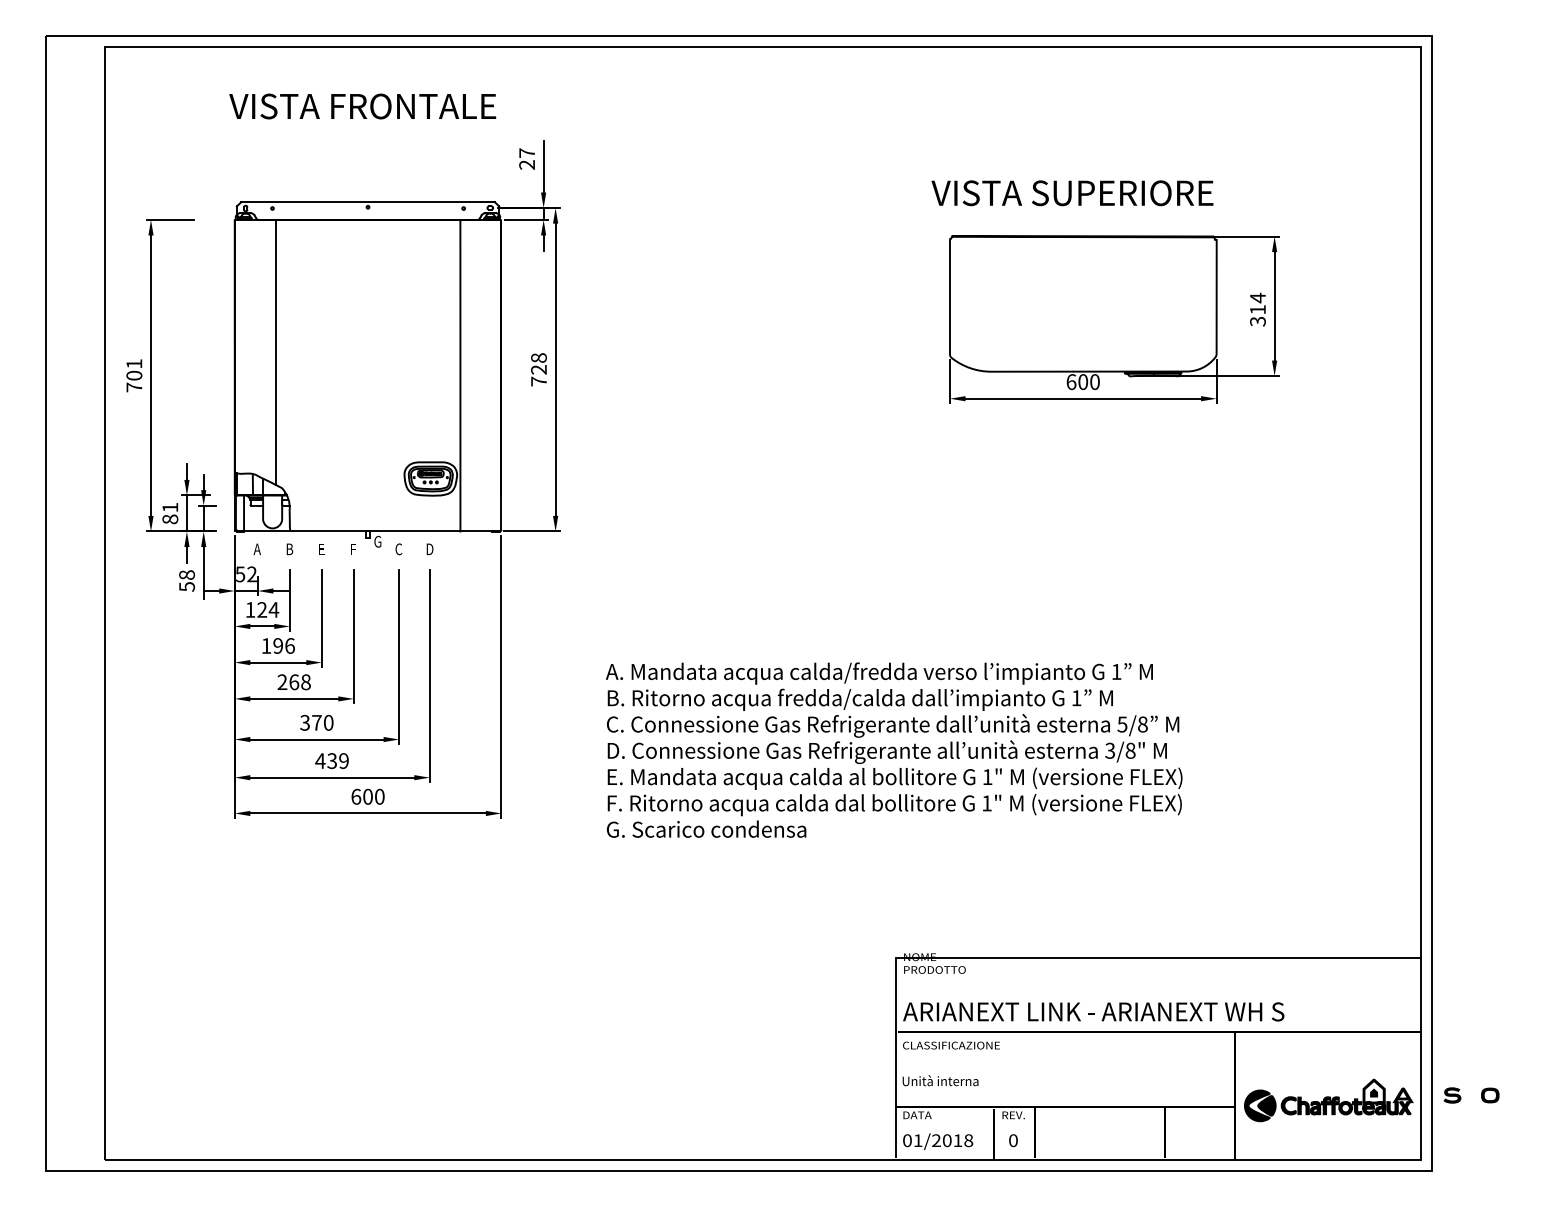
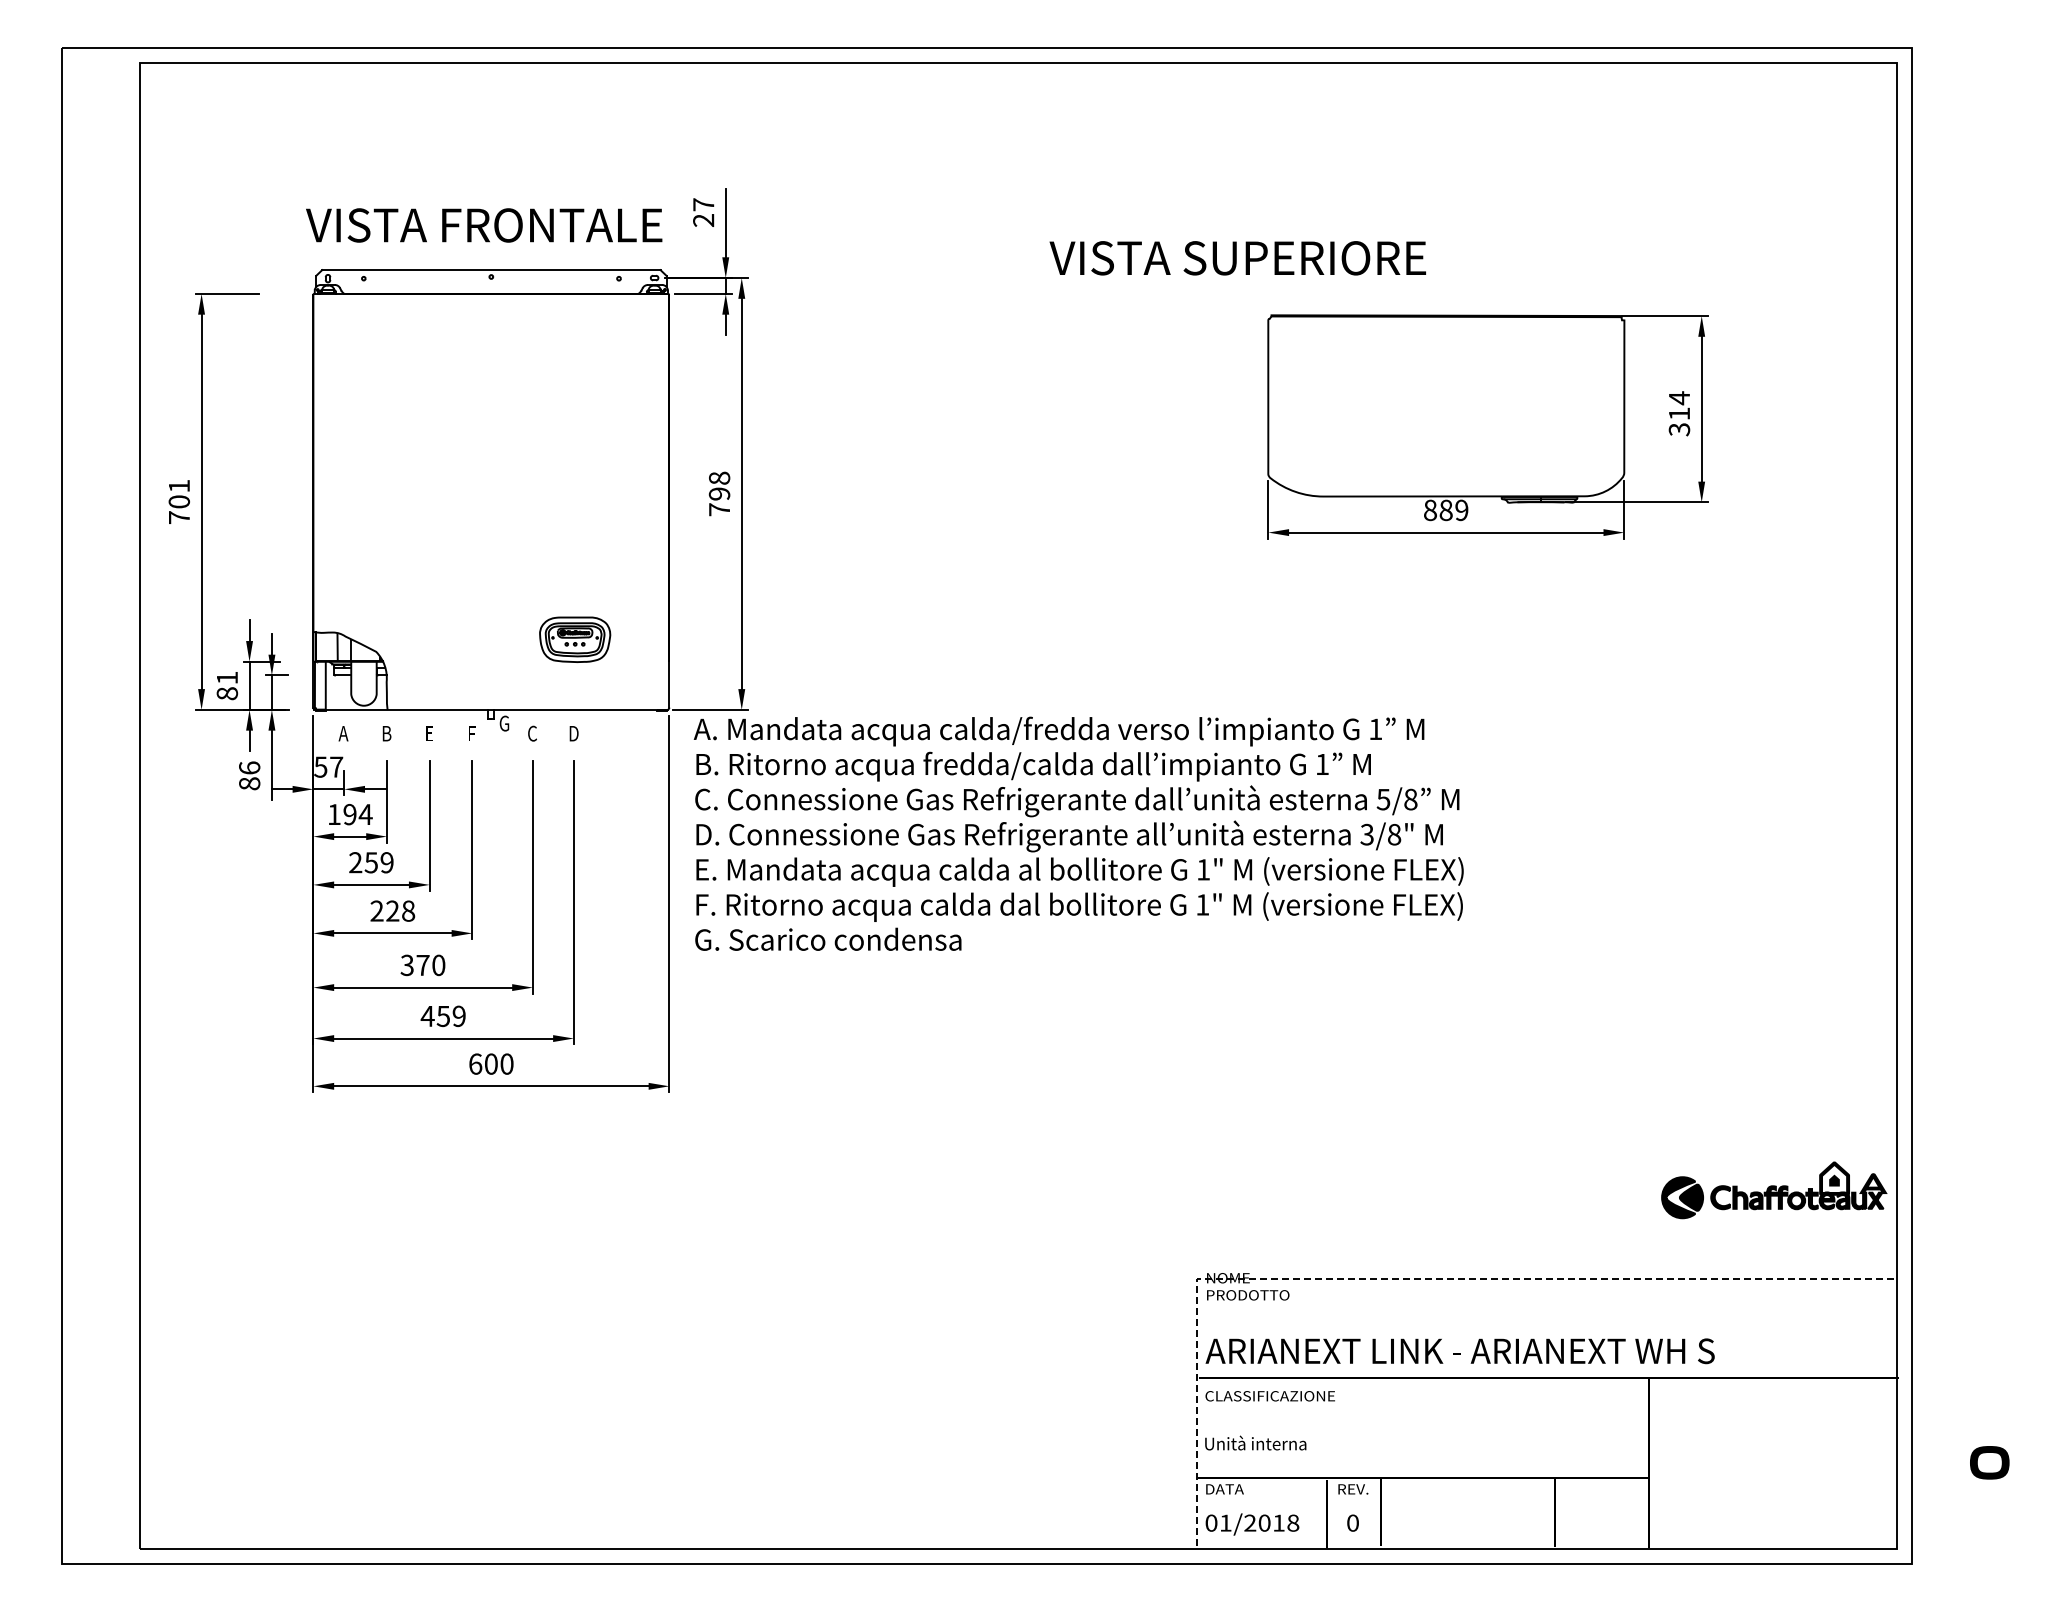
text: (362, 106) -> (484, 225), moved
text: (1072, 193) -> (1237, 258), moved
line: (276, 352) -> (368, 470), removed
text: (538, 369) -> (719, 493), 728 -> 798
line: (460, 375) -> (614, 501), removed
text: (1083, 382) -> (1446, 510), 600 -> 889
text: (252, 573) -> (336, 766), 52 -> 57
text: (186, 580) -> (249, 775), 58 -> 86
text: (261, 609) -> (349, 814), 124 -> 194
text: (278, 645) -> (371, 862), 196 -> 259
text: (294, 681) -> (392, 910), 268 -> 228
text: (893, 749) -> (1078, 833), moved
text: (332, 760) -> (443, 1015), 439 -> 459
line: (1057, 958) -> (1412, 1279), solid -> dashed
fill: (1452, 1095) -> (1939, 1462), removed
part: (1490, 1095) -> (1989, 1462), size x1.6
part: (1329, 1100) -> (1774, 1190), moved

